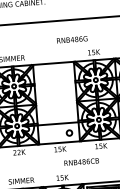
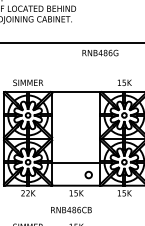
text: (72, 39) -> (100, 52), moved
text: (81, 161) -> (71, 209), moved

